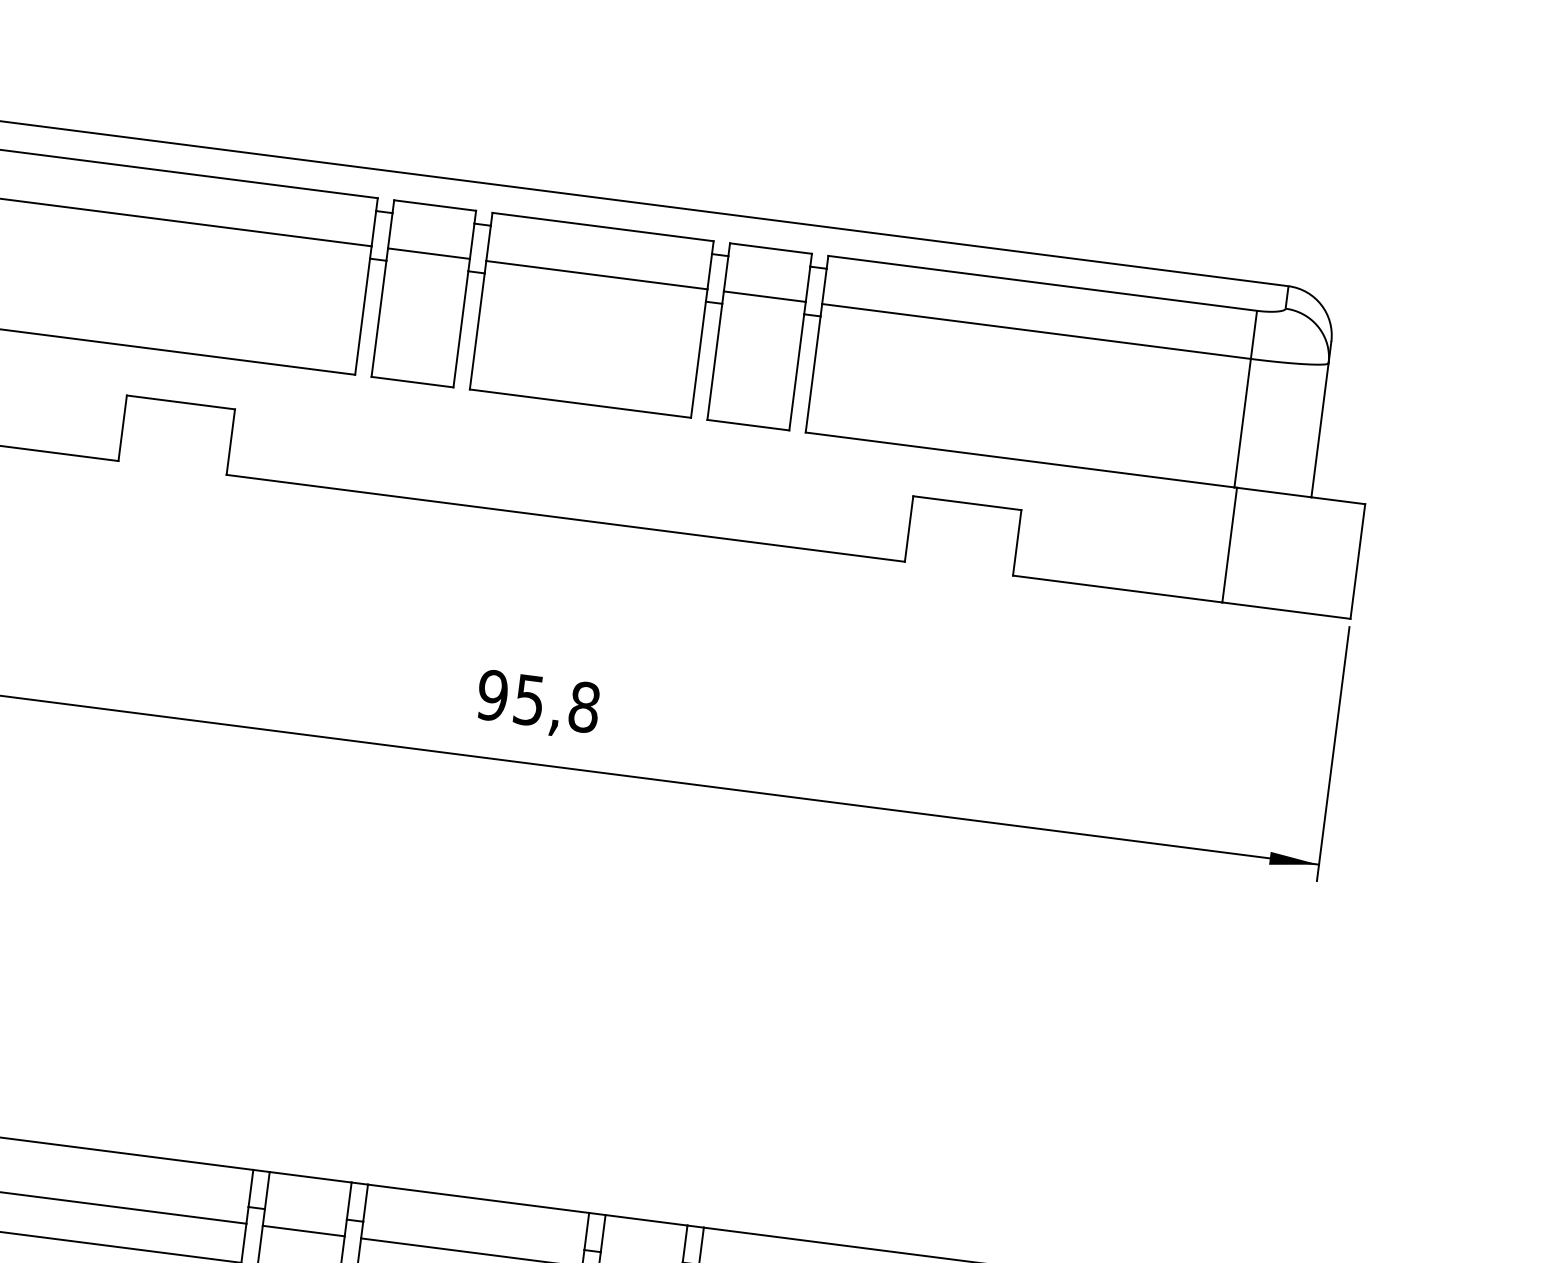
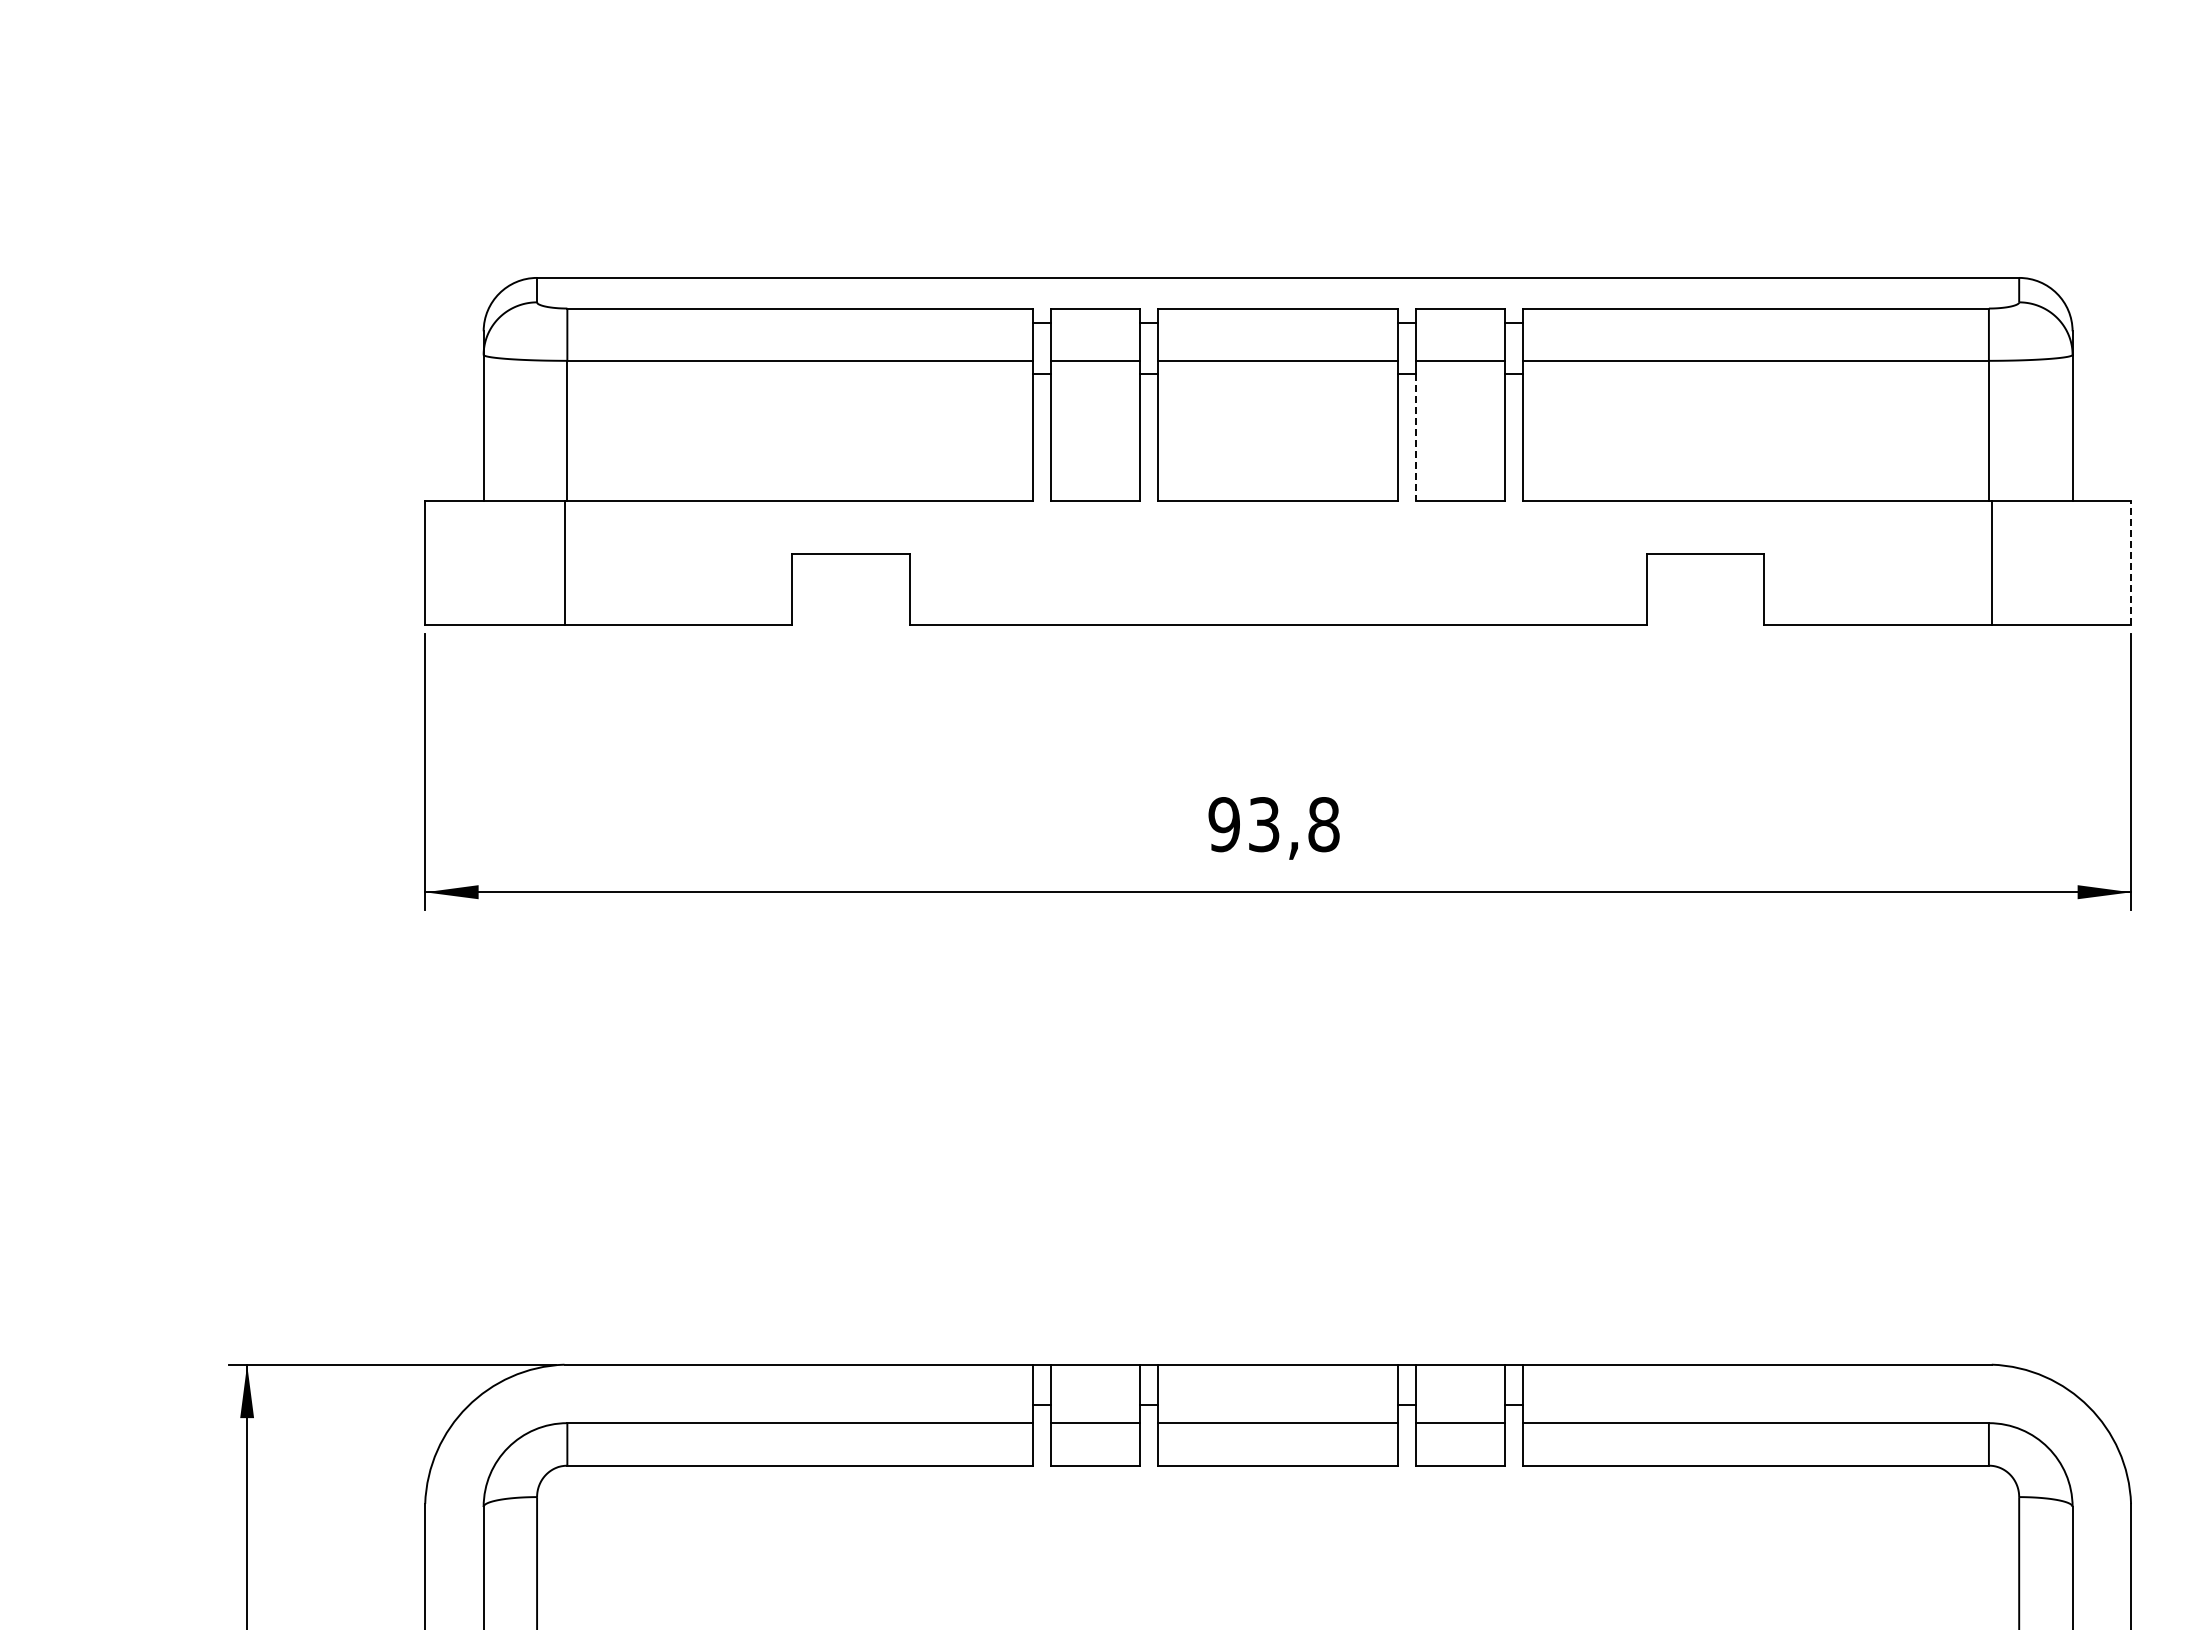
line: (715, 362) -> (1416, 437), solid -> dashed
line: (1358, 561) -> (2131, 562), solid -> dashed
text: (529, 700) -> (1264, 824), 95,8 -> 93,8

